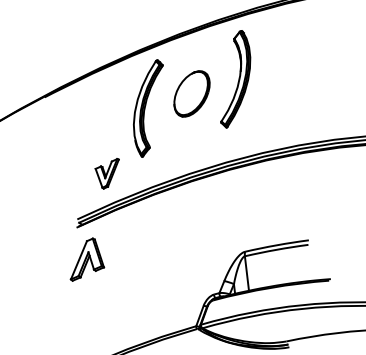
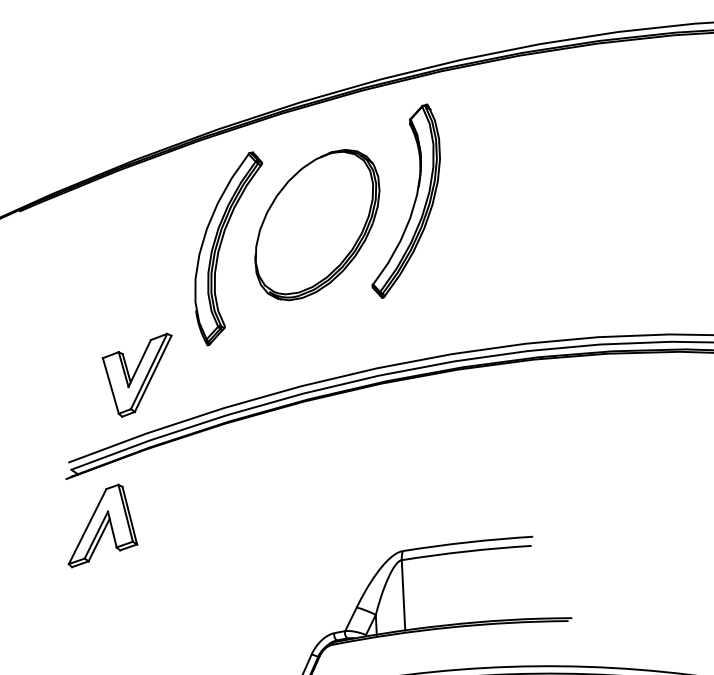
part: (191, 93) -> (316, 224), size x1.67
part: (106, 173) -> (133, 373), size x1.43
part: (87, 259) -> (104, 526), moved

